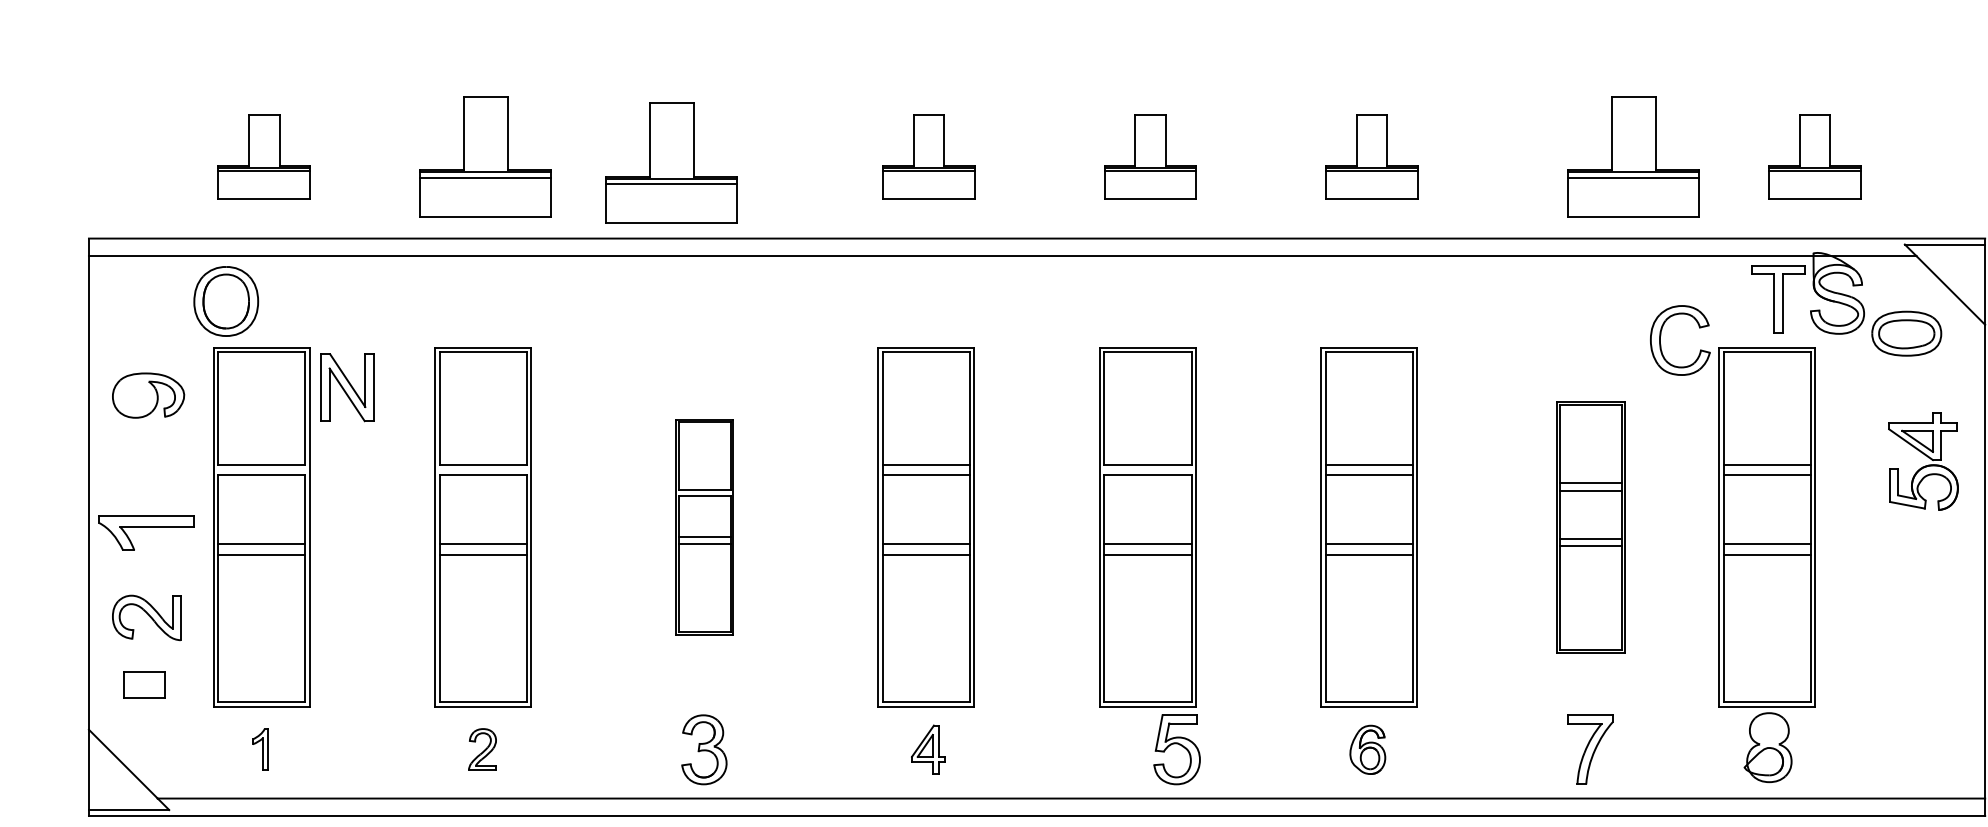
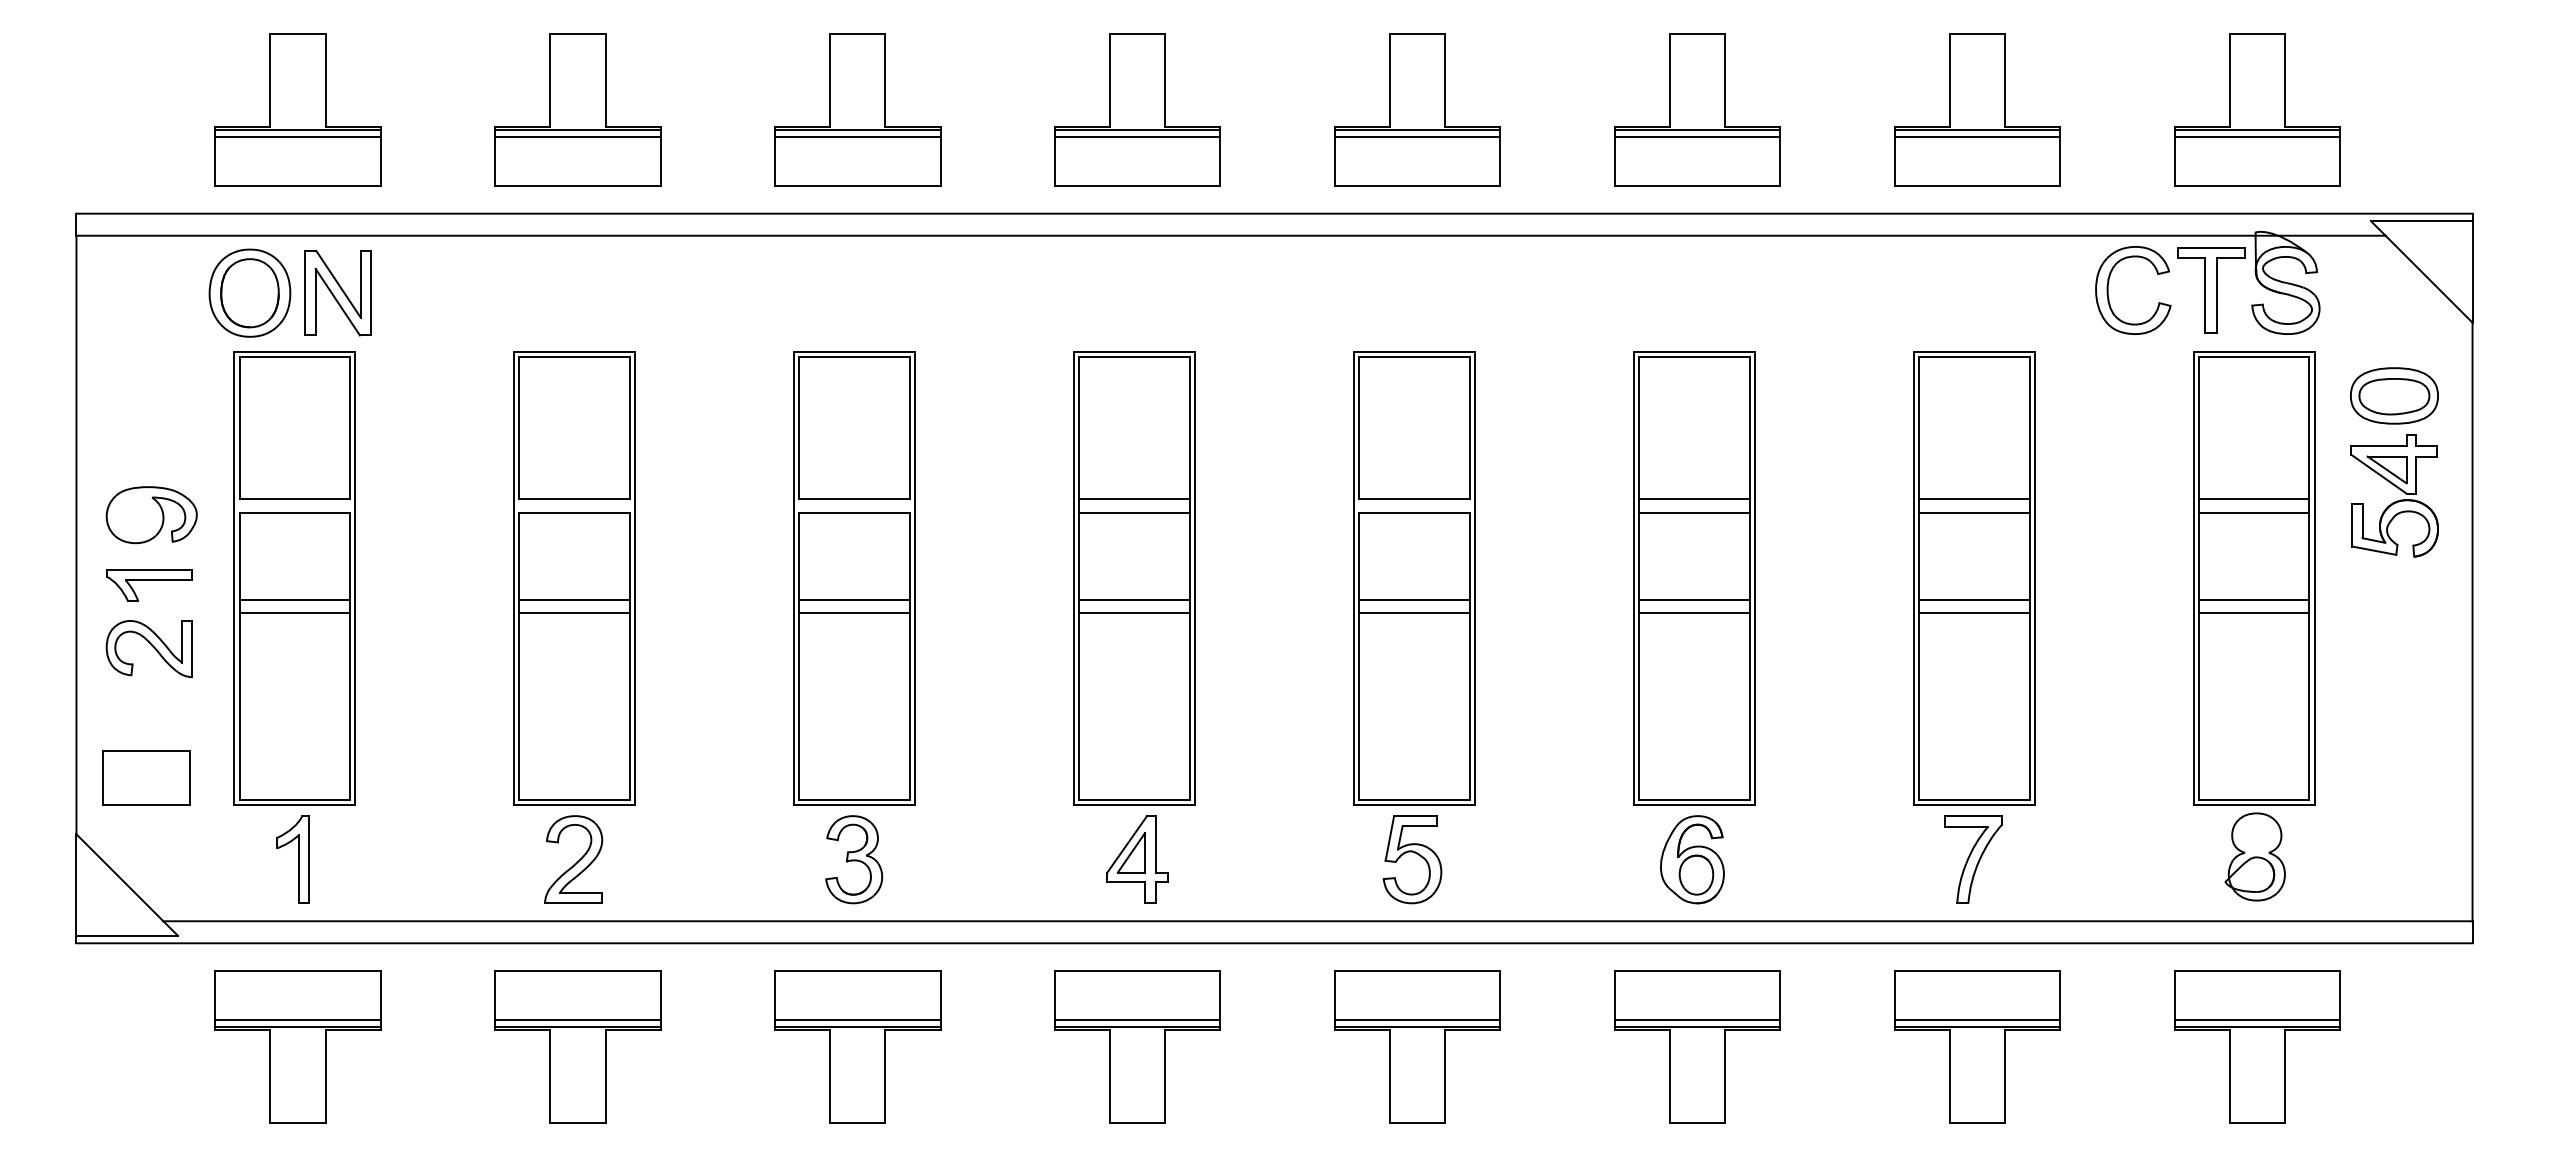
part: (263, 156) -> (297, 109), size x1.43
part: (928, 156) -> (1137, 109), size x1.43
part: (1150, 156) -> (1417, 109), size x1.43
part: (1371, 156) -> (1697, 109), size x1.43
part: (1633, 156) -> (1977, 109), moved
part: (1815, 156) -> (2257, 109), size x1.43
part: (671, 162) -> (857, 109), moved
part: (1906, 333) -> (2394, 395), moved
part: (1660, 340) -> (2108, 290), moved
part: (346, 387) -> (337, 293), moved
part: (148, 395) -> (151, 515), moved
part: (704, 527) -> (854, 578), size x1.67
part: (1591, 527) -> (1974, 578), size x1.43
part: (146, 532) -> (149, 585), size x0.71
part: (1767, 565) -> (2254, 626), moved
part: (145, 618) -> (148, 649), moved
part: (144, 684) -> (146, 777), size x1.67
part: (1178, 744) -> (1414, 853), moved
part: (259, 749) -> (292, 859), size x1.67
part: (482, 749) -> (573, 859), size x1.67
part: (928, 749) -> (1137, 859), size x1.43
part: (1367, 749) -> (1692, 859), size x1.43

